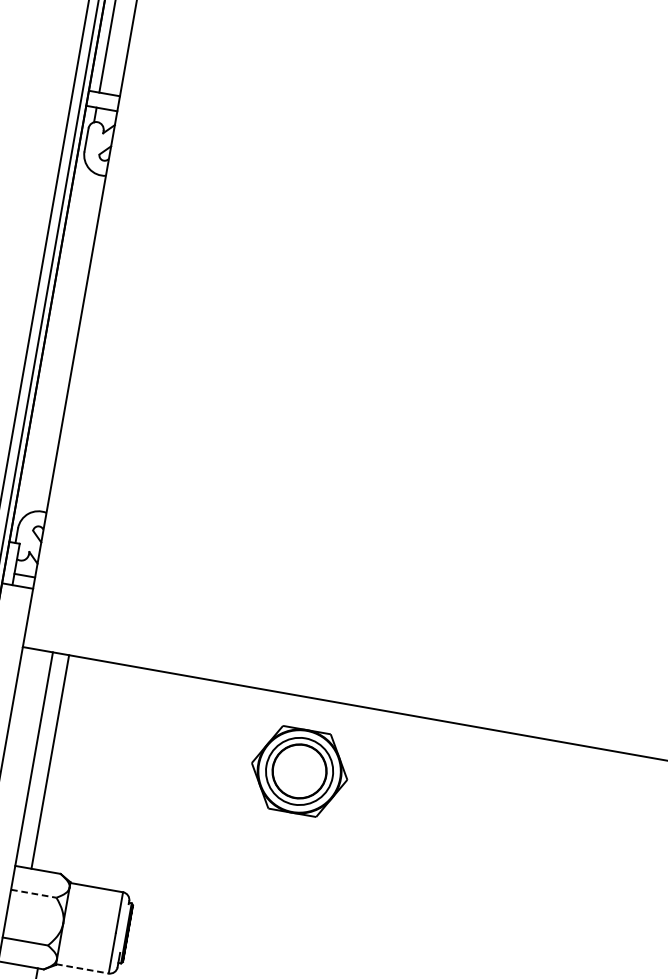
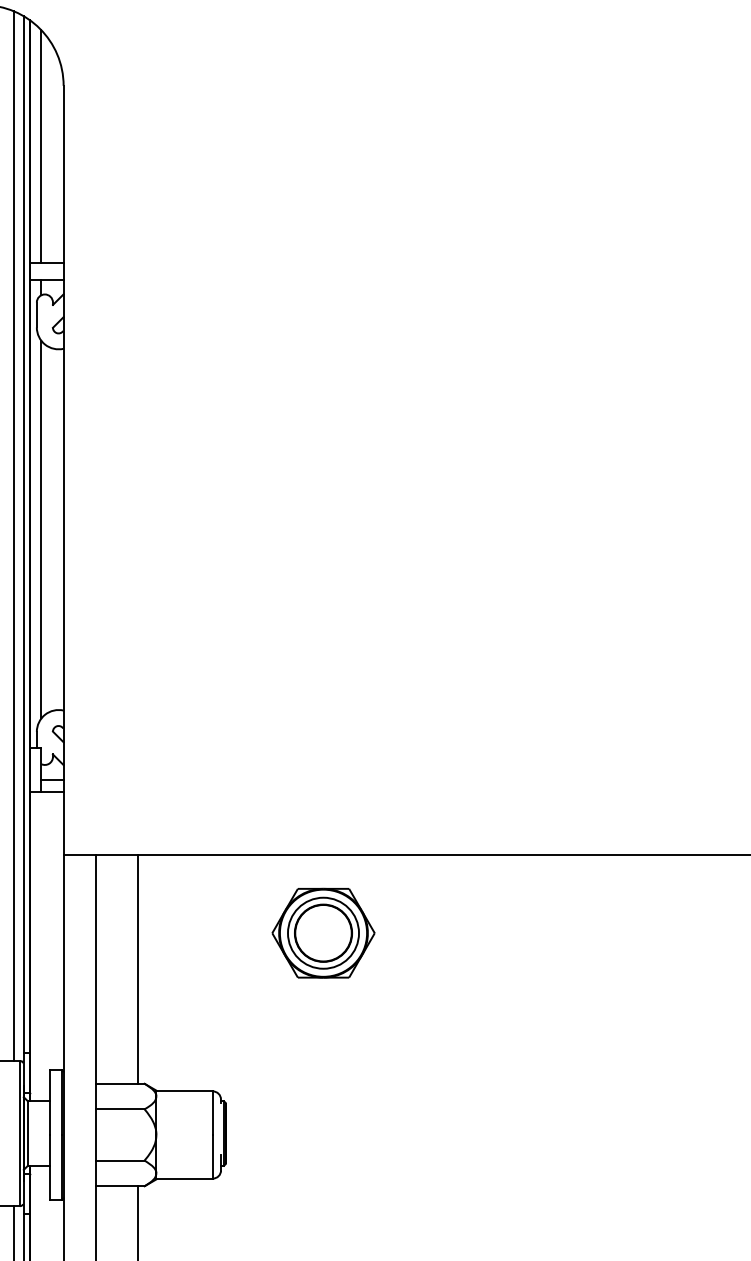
line: (55, 340) -> (41, 529), added
line: (50, 761) -> (138, 968), moved
part: (299, 770) -> (323, 932), moved
line: (33, 893) -> (120, 1109), dashed -> solid
line: (83, 968) -> (185, 1178), dashed -> solid

